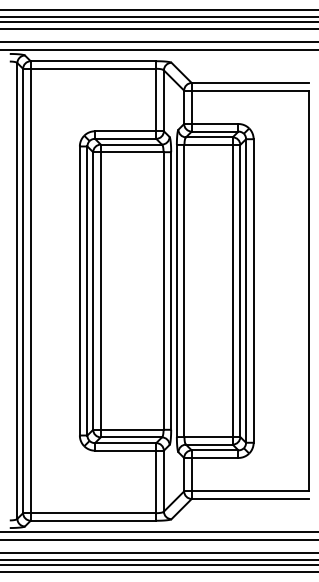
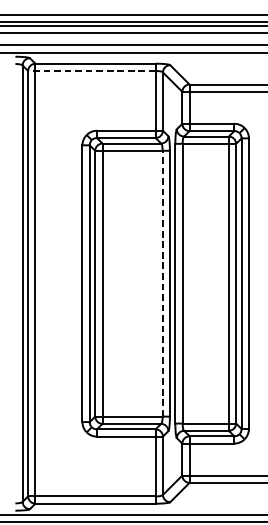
line: (89, 68) -> (91, 70), solid -> dashed
line: (163, 291) -> (162, 284), solid -> dashed

